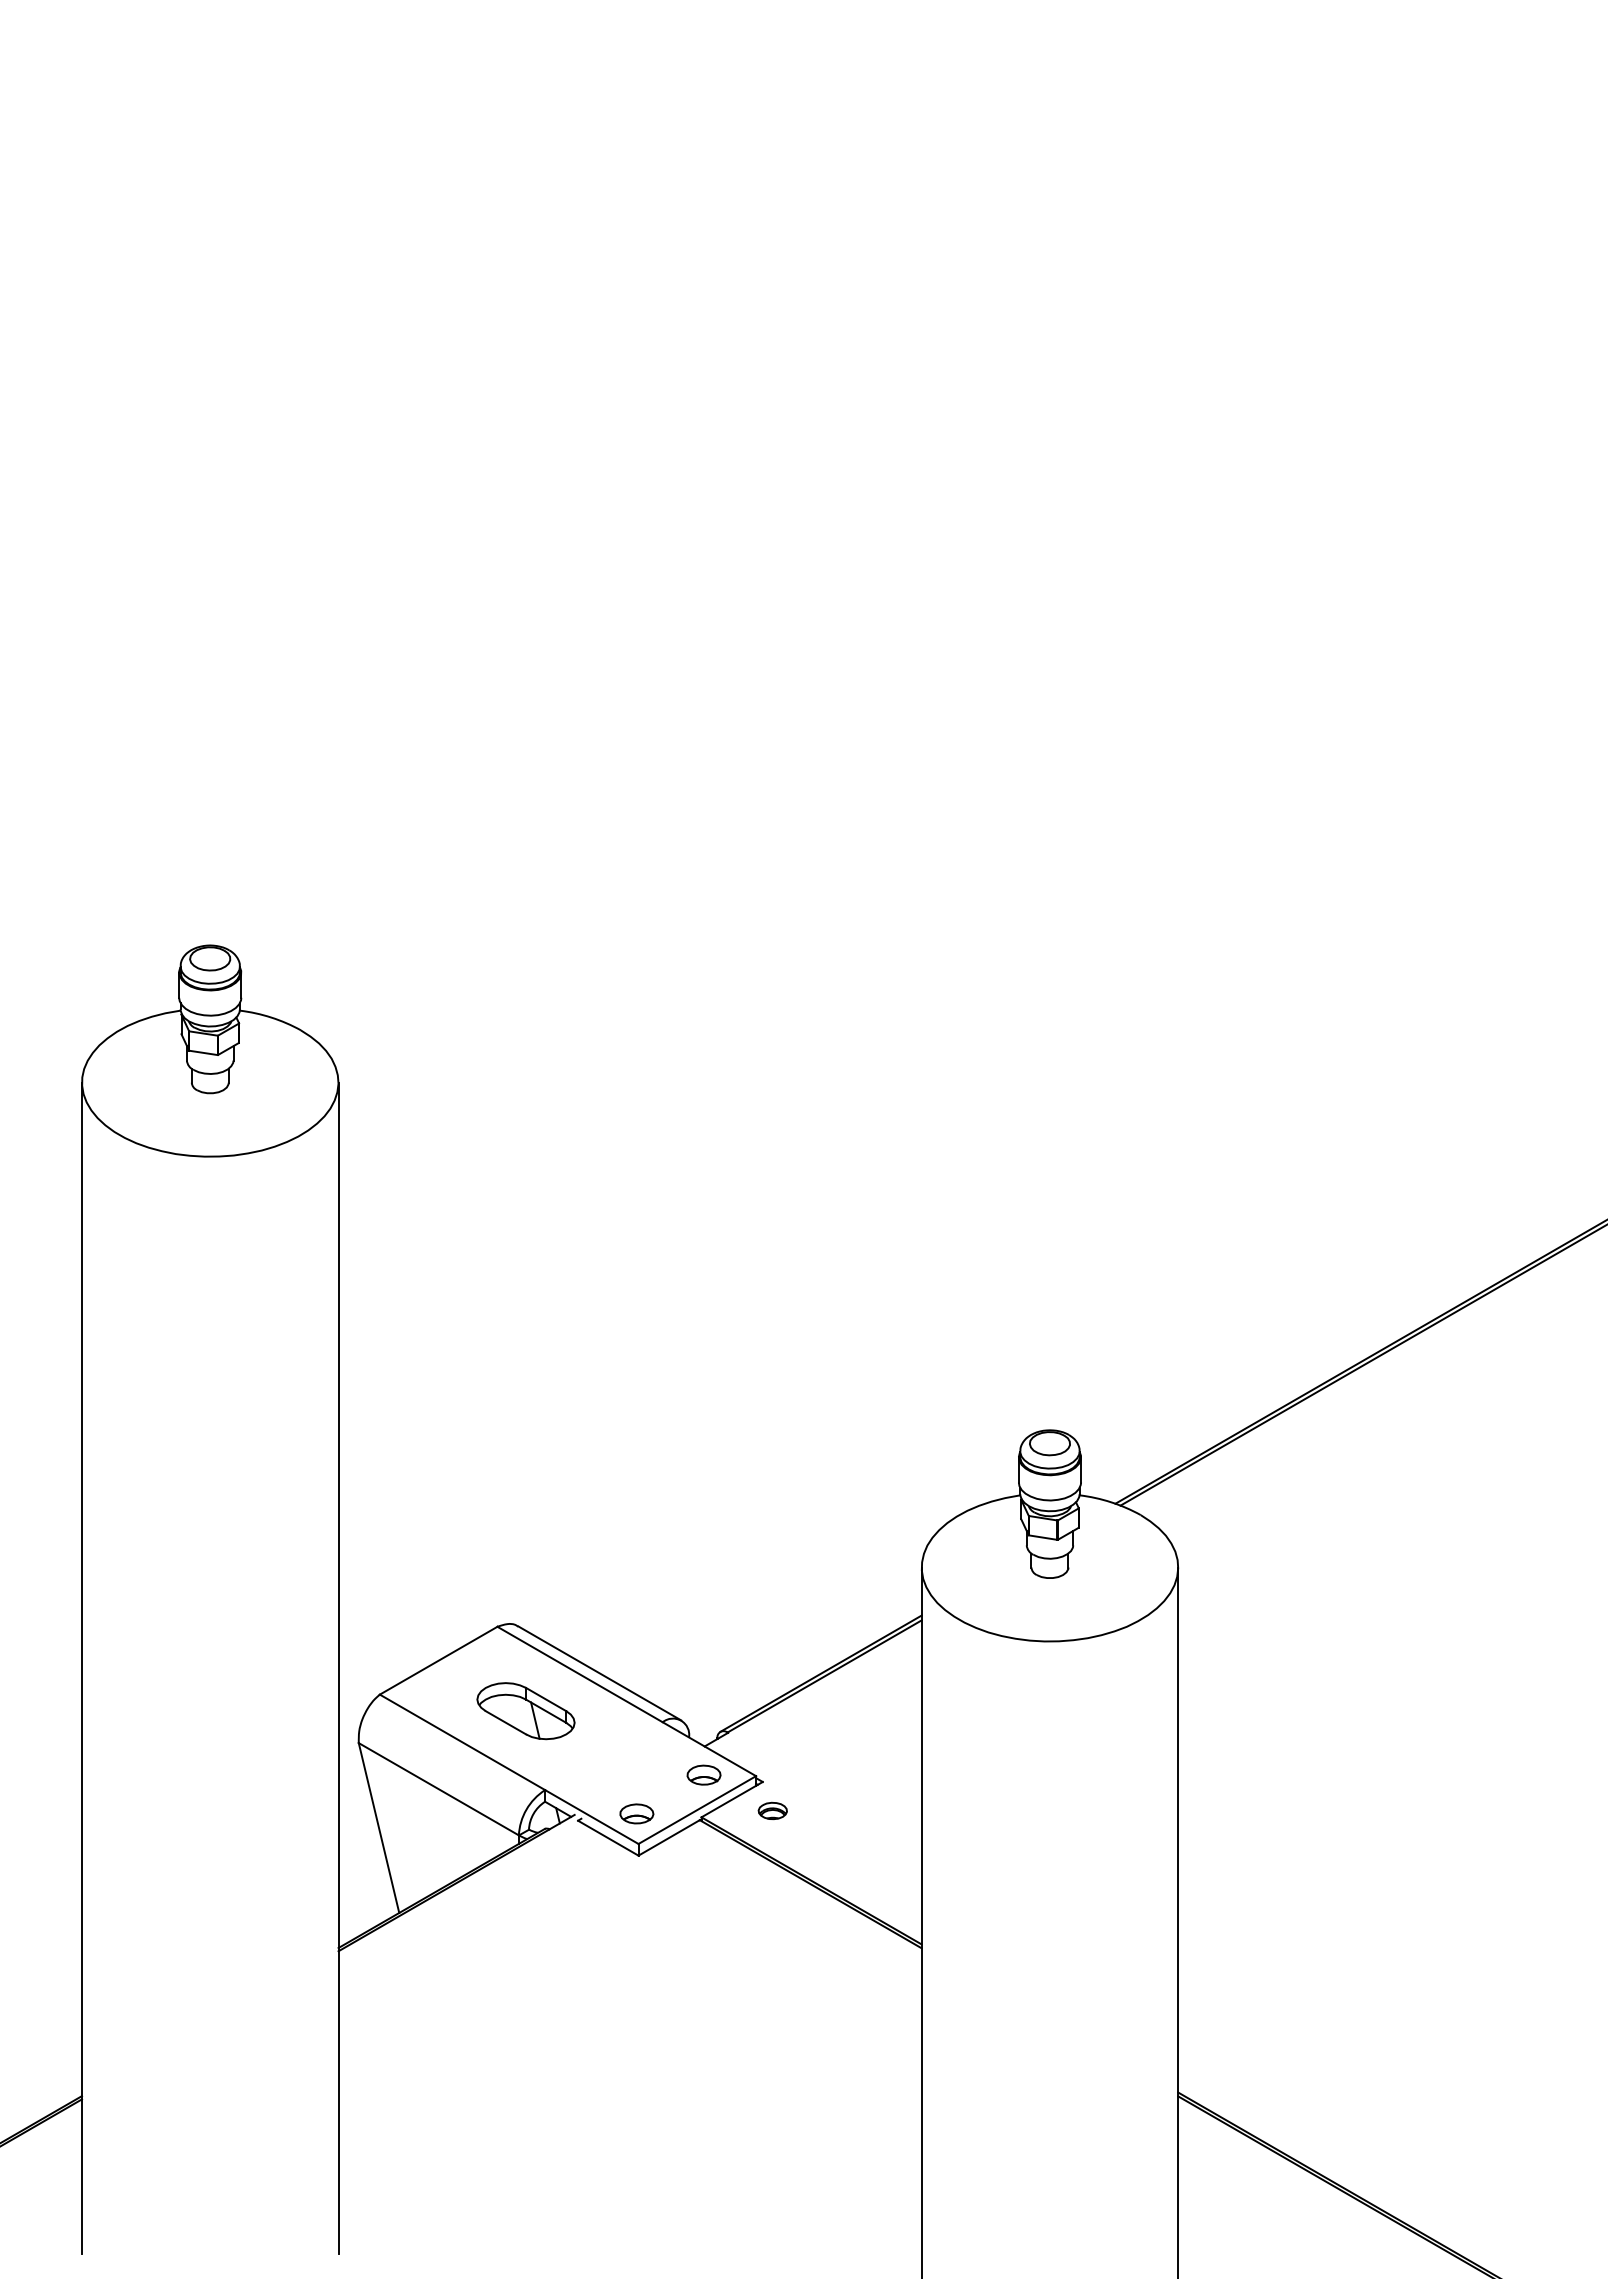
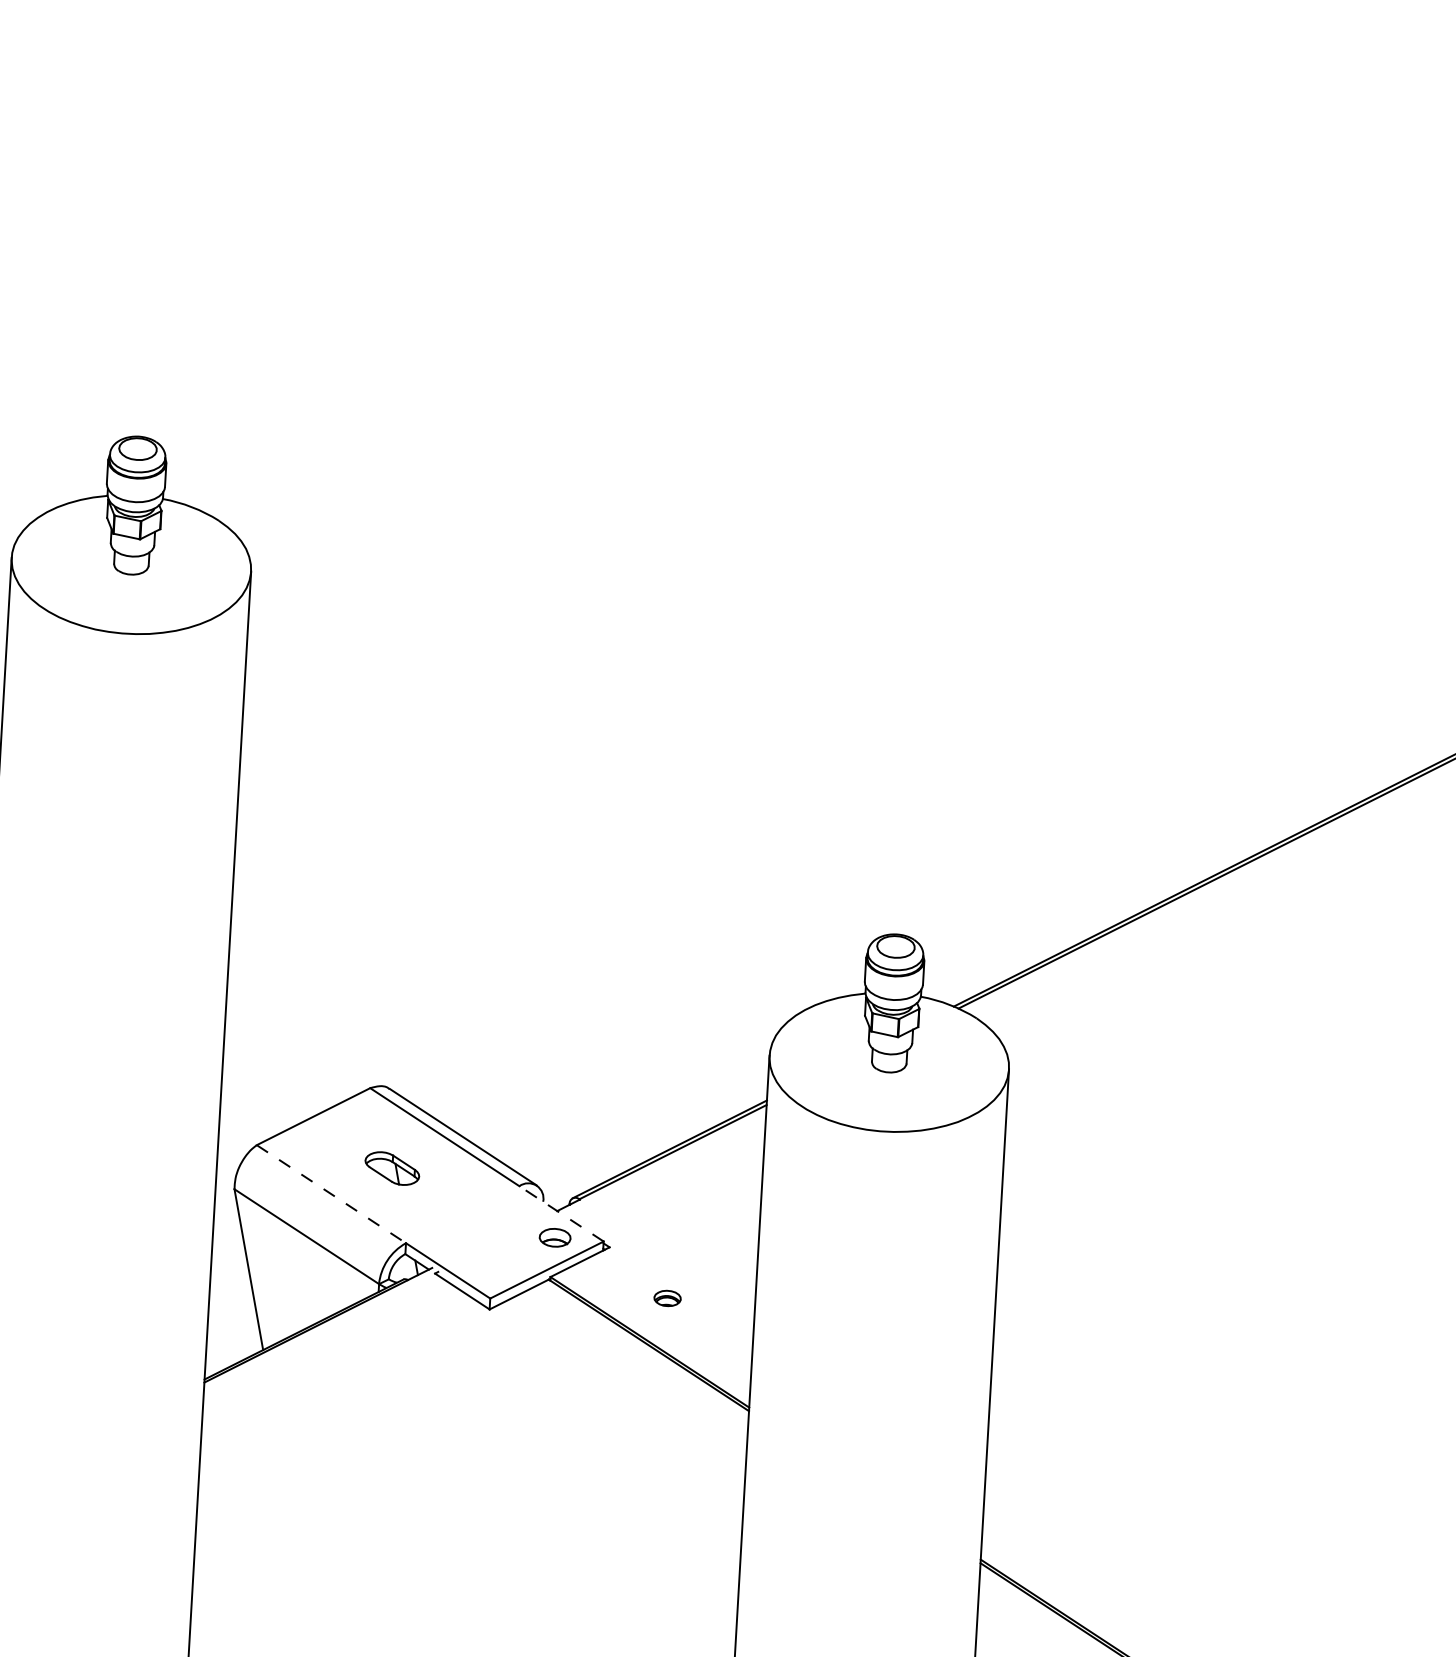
part: (525, 1711) -> (391, 1168), size x0.6
line: (462, 1742) -> (331, 1194), solid -> dashed
line: (709, 1749) -> (561, 1214), solid -> dashed
part: (772, 1810) -> (667, 1297), moved
part: (636, 1813) -> (490, 1269), removed

